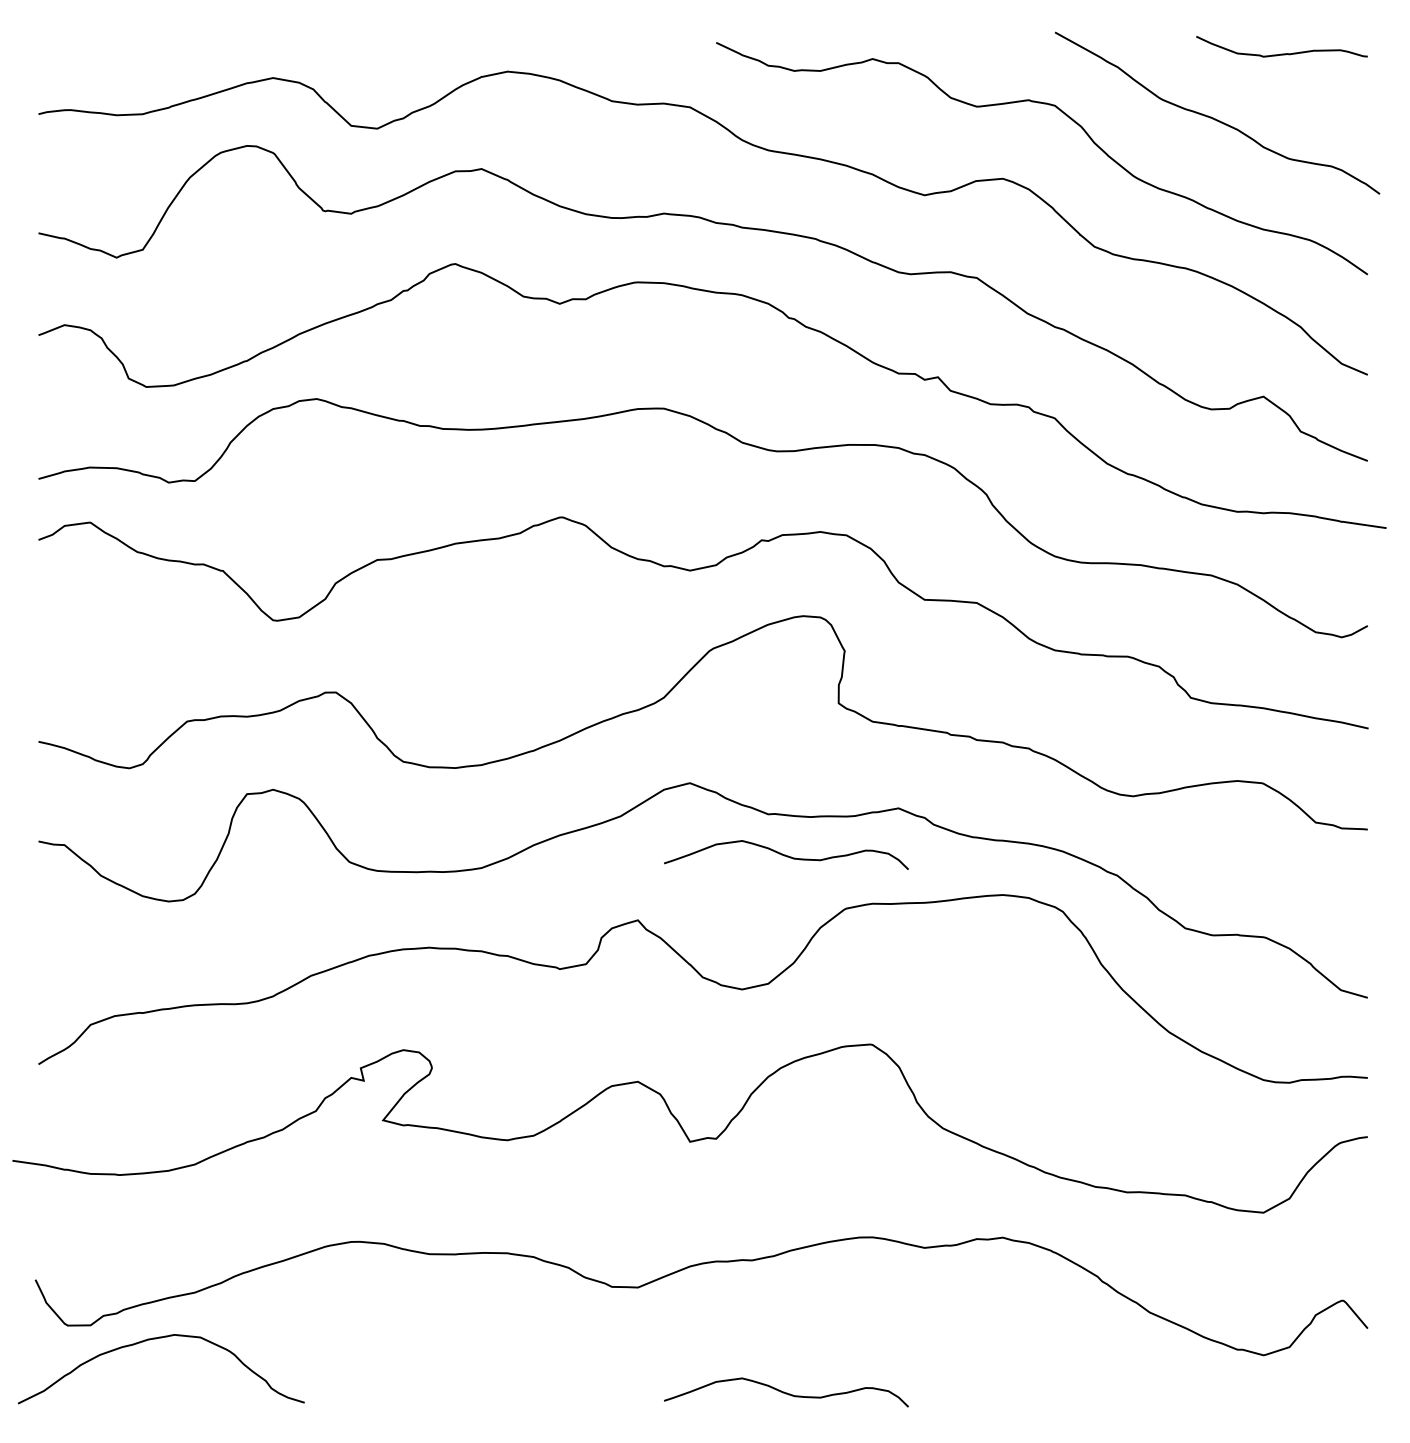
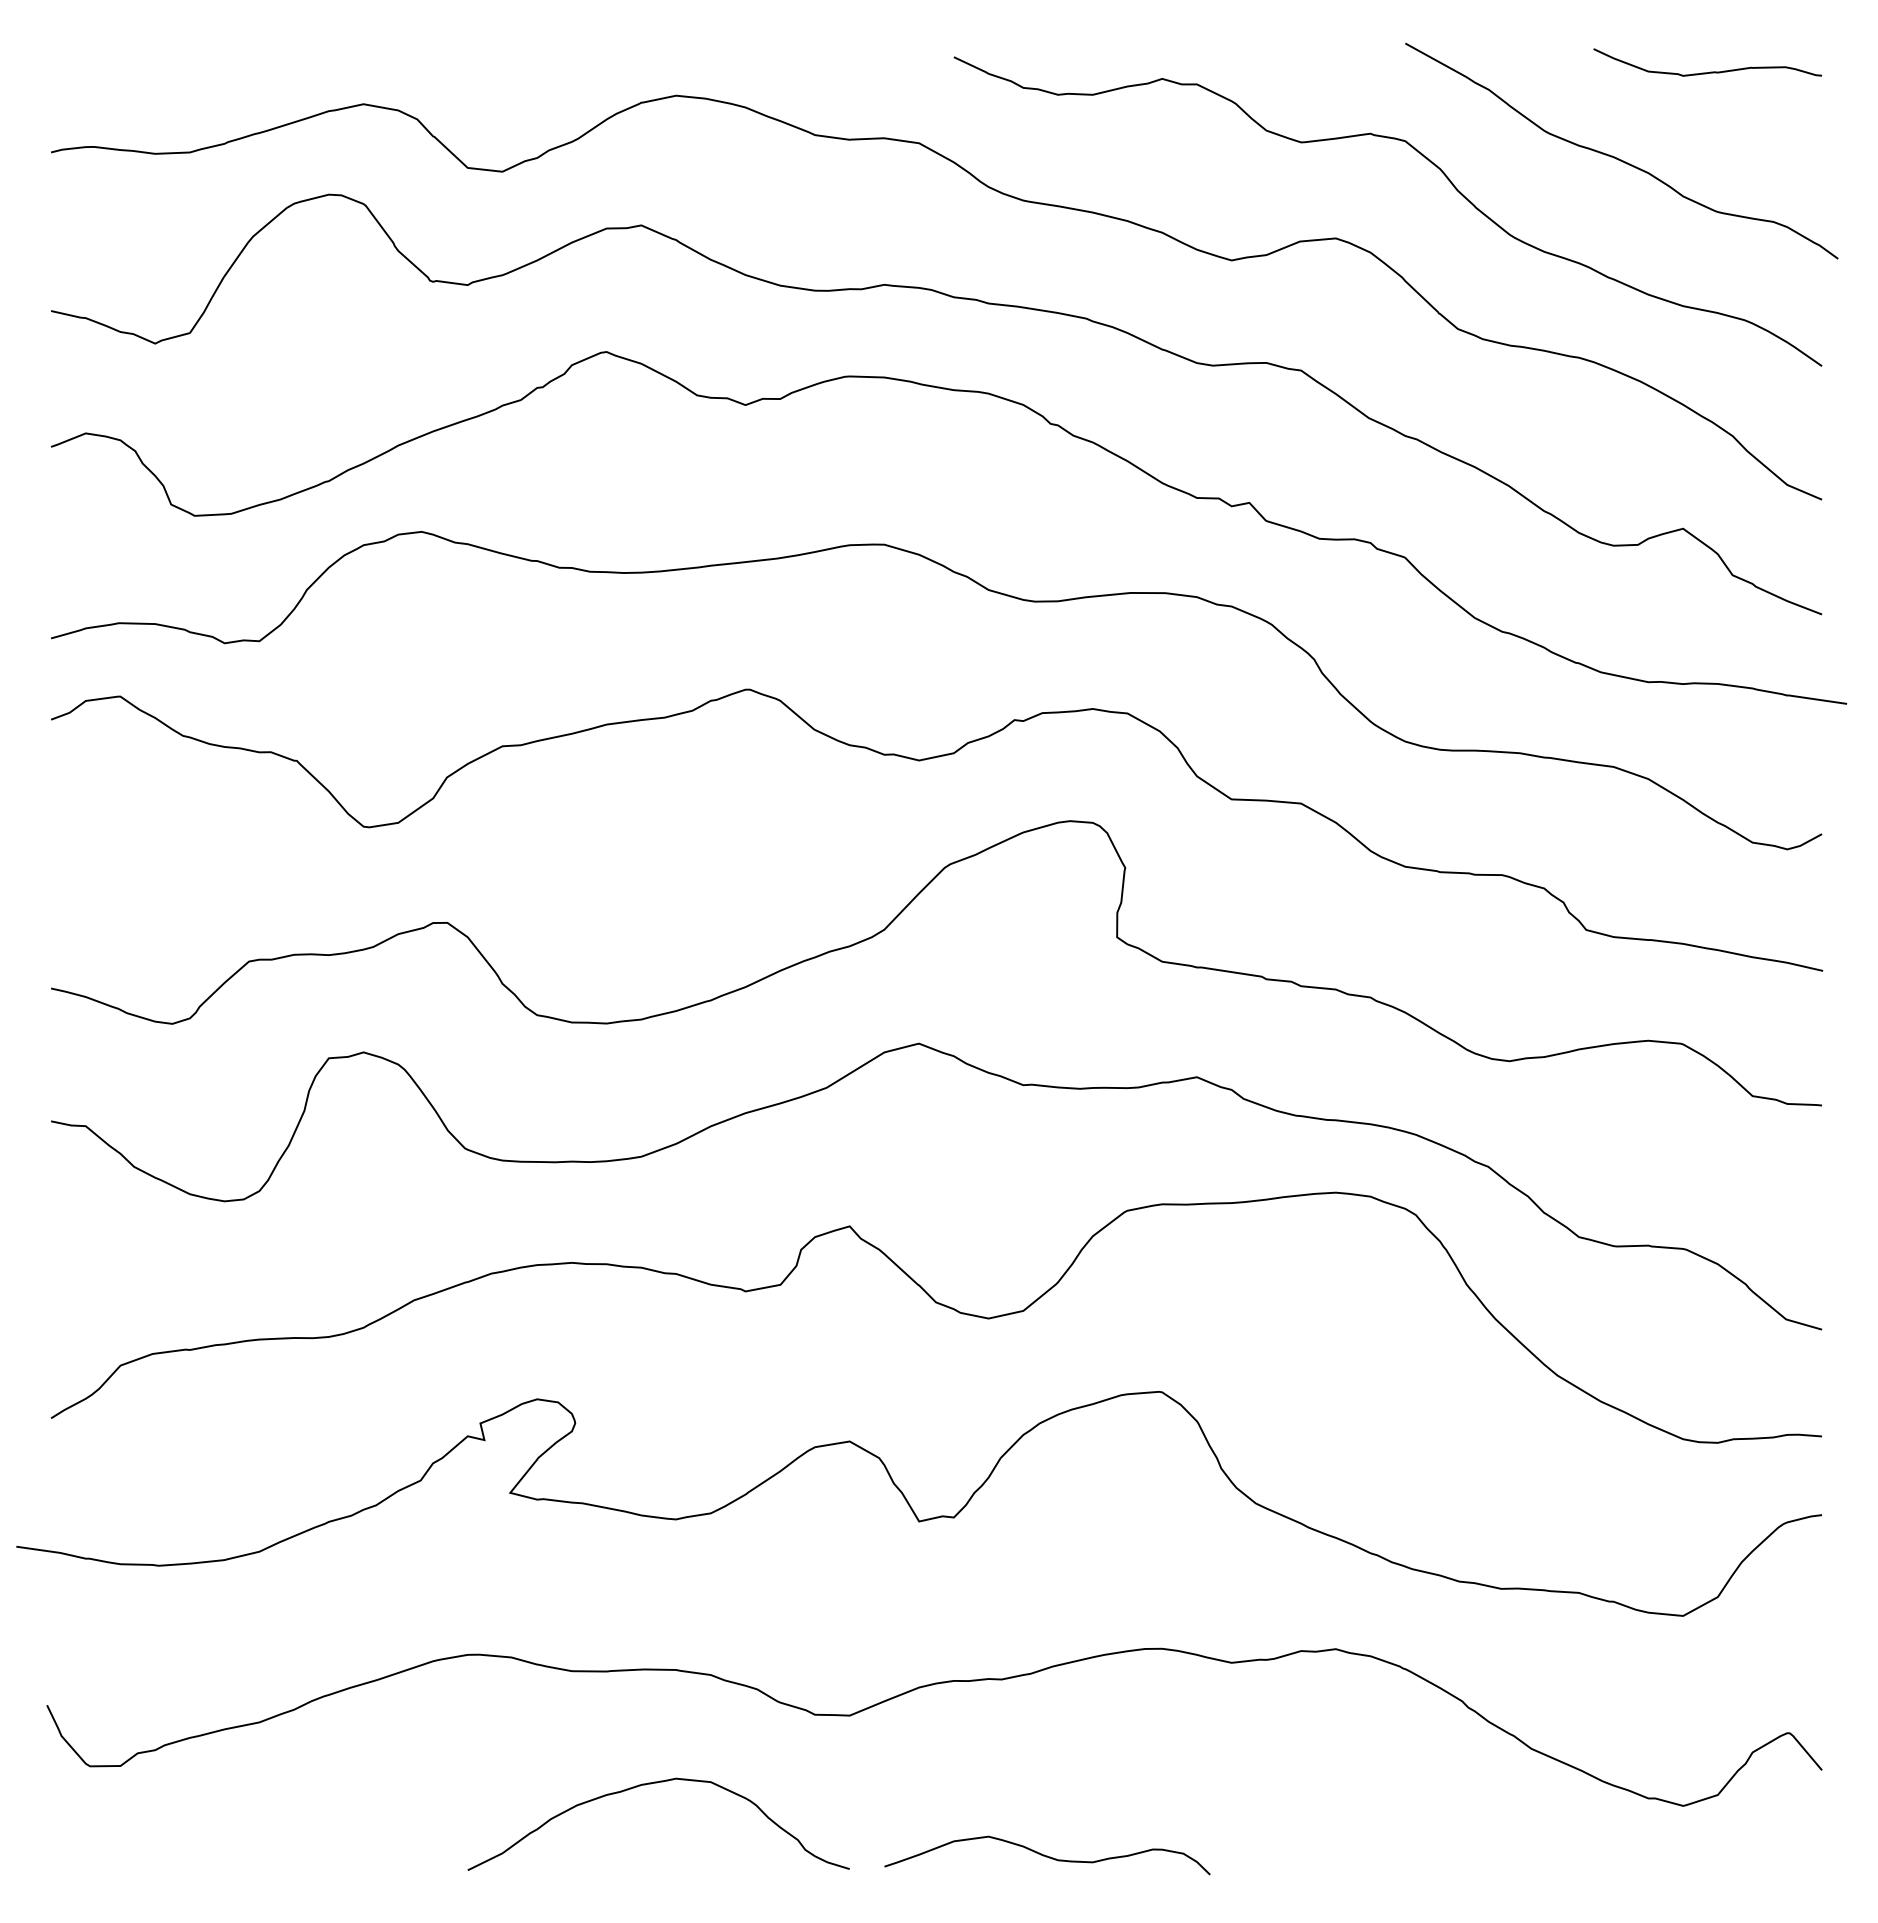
curve: (786, 855) -> (1047, 1139), removed
curve: (155, 1339) -> (651, 1784), moved

